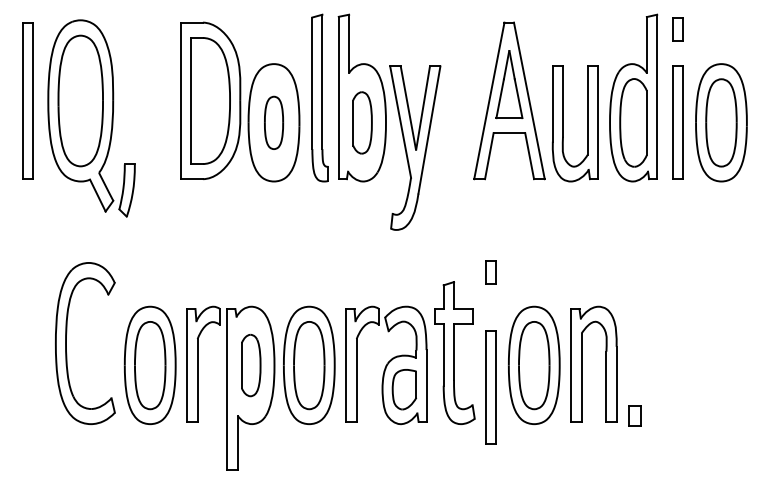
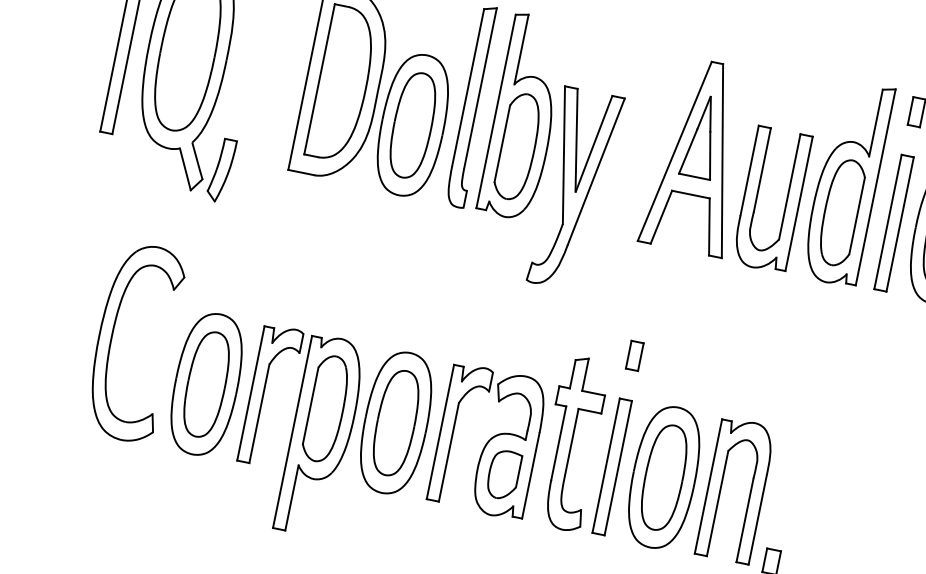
part: (273, 122) -> (412, 124), size x1.67
part: (362, 122) -> (518, 146), size x1.43
part: (251, 365) -> (327, 409), size x1.43
part: (490, 387) -> (612, 466), moved

